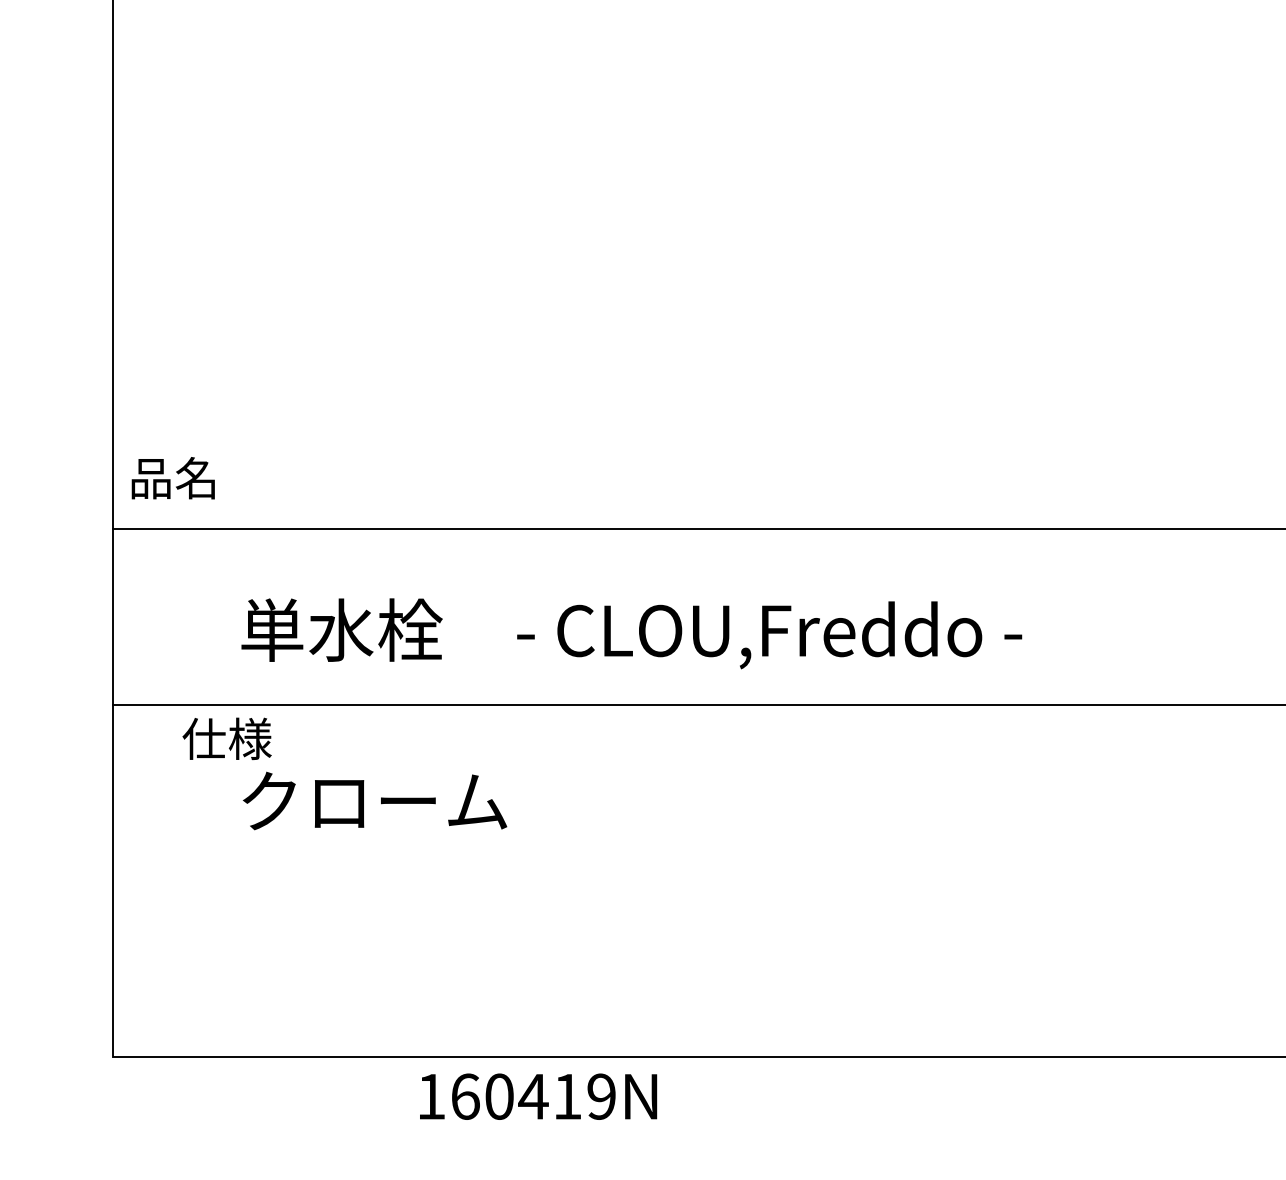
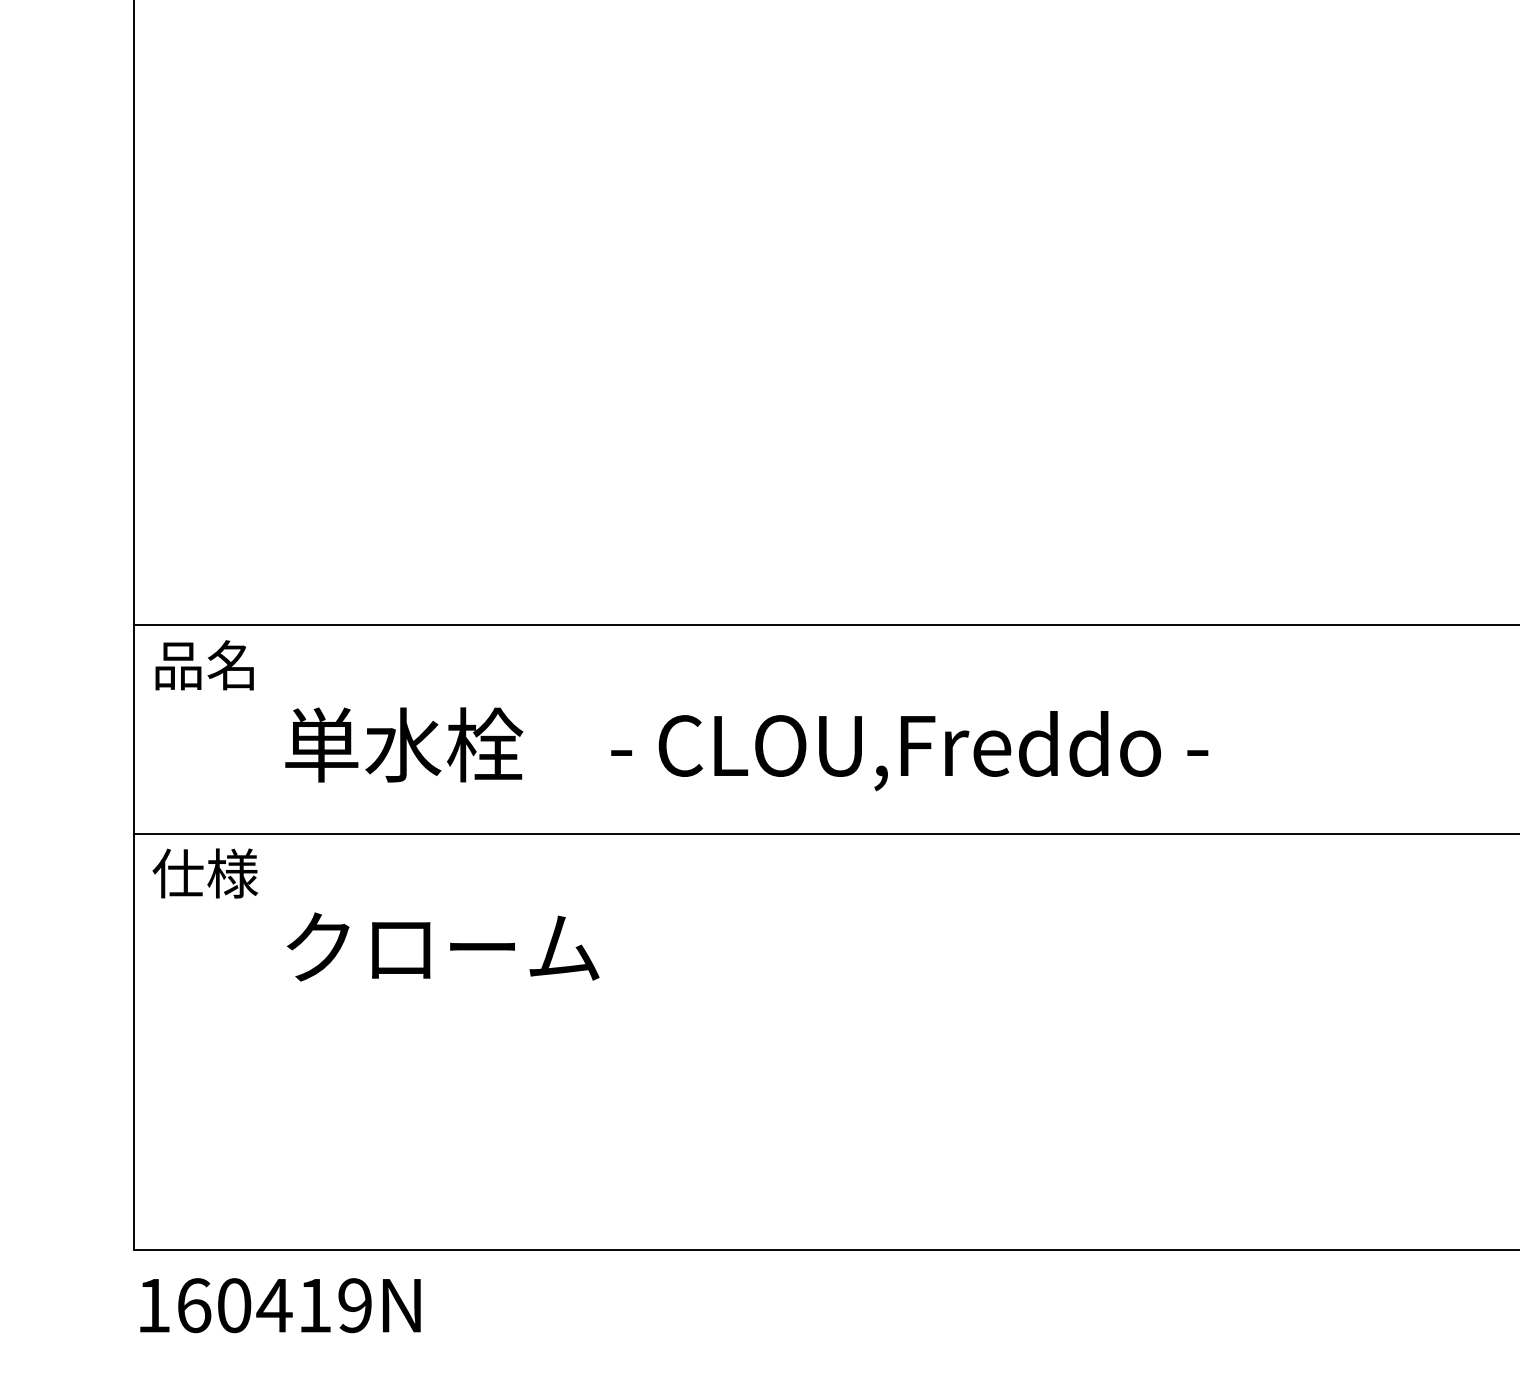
text: (173, 478) -> (204, 665), moved
text: (226, 738) -> (204, 873), moved
text: (538, 1096) -> (280, 1305), moved

